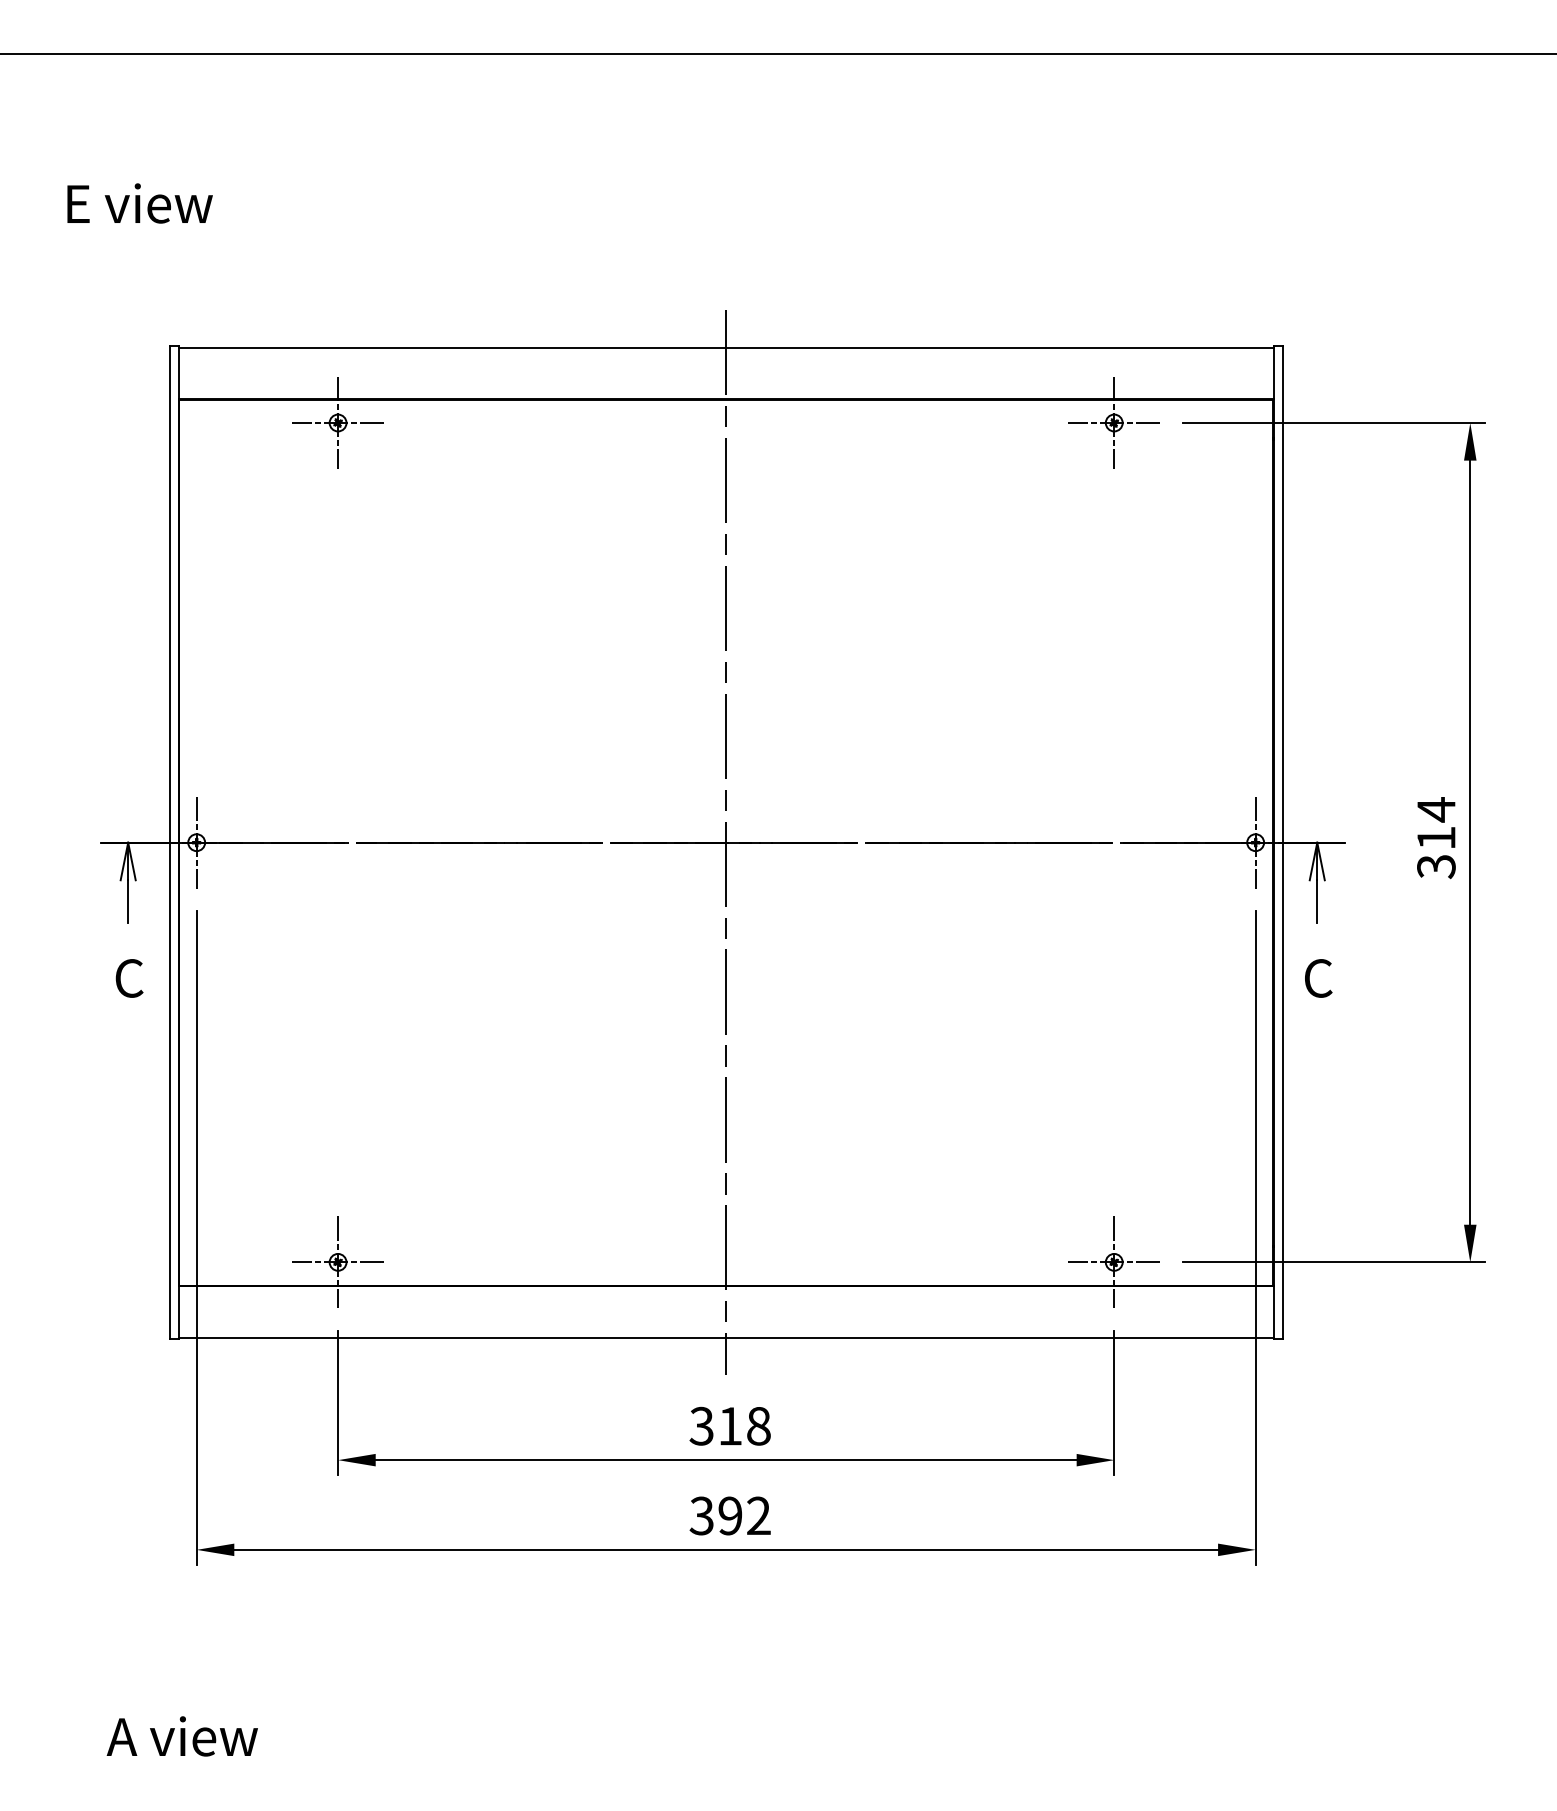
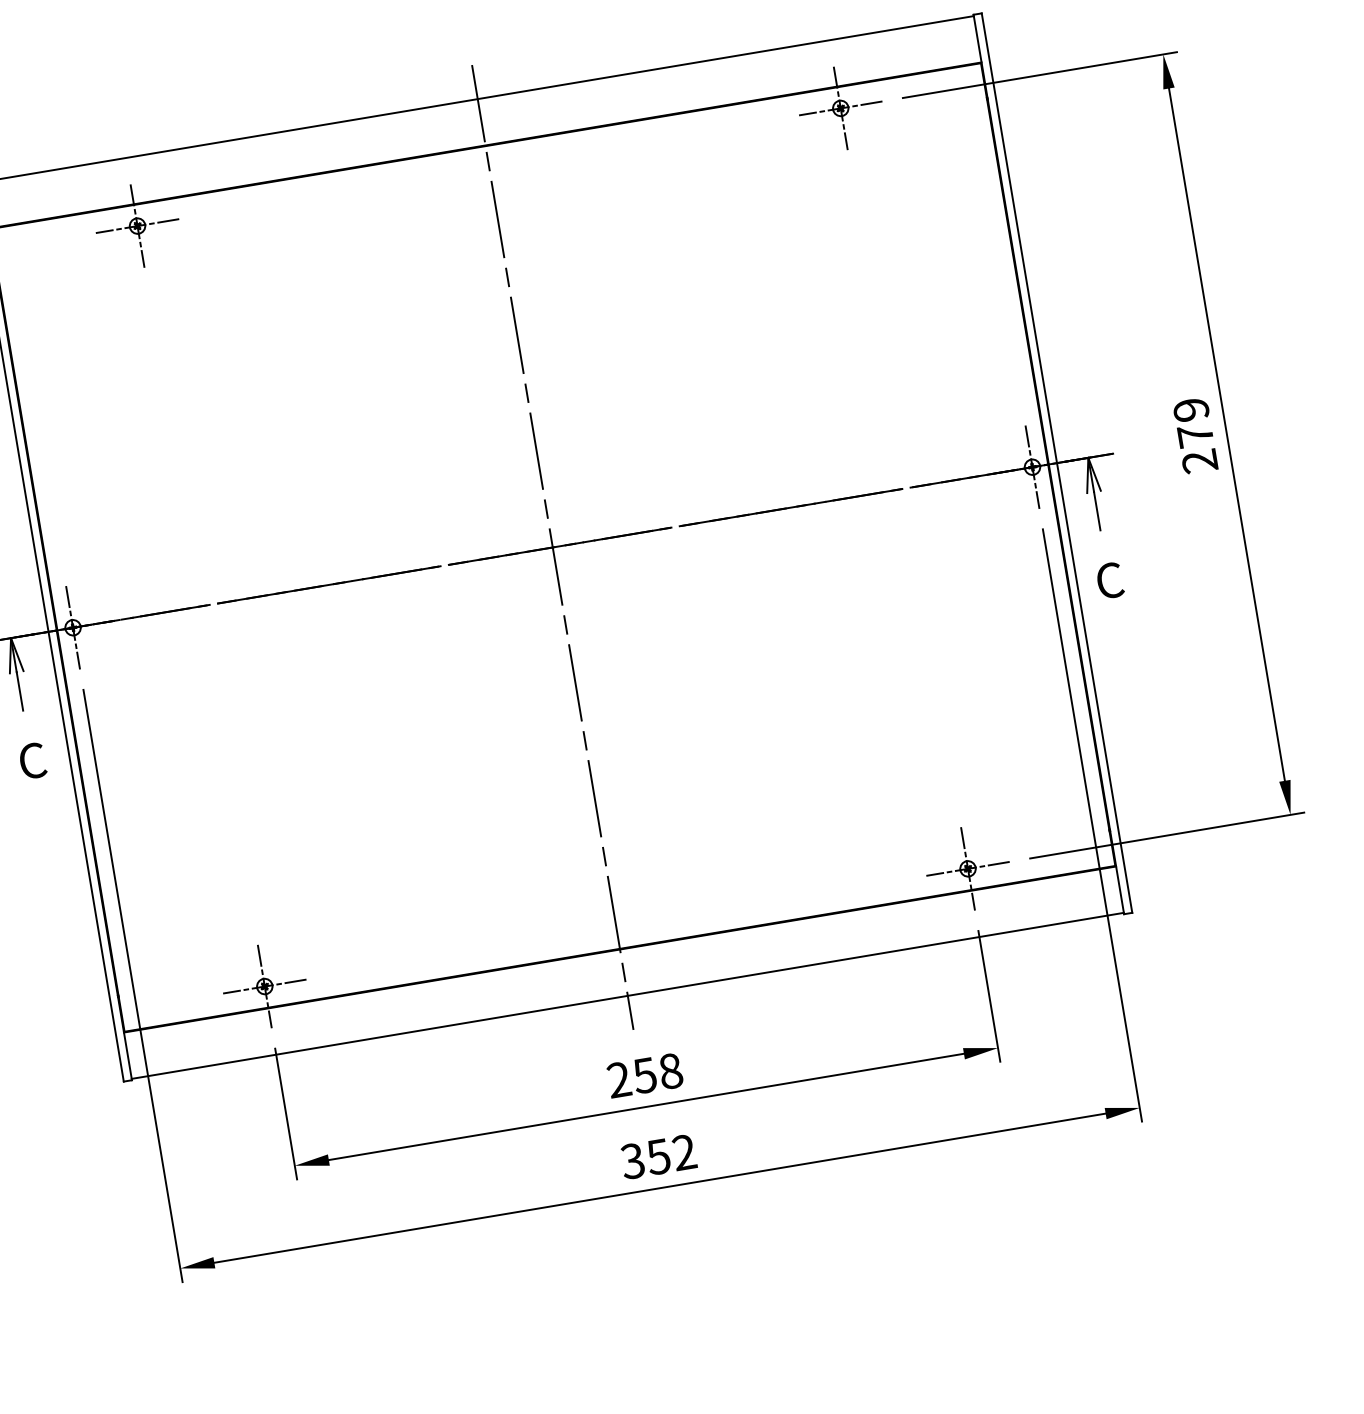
text: (1436, 838) -> (1195, 436), 314 -> 279
text: (715, 1426) -> (631, 1078), 318 -> 258
text: (730, 1515) -> (658, 1156), 392 -> 352

